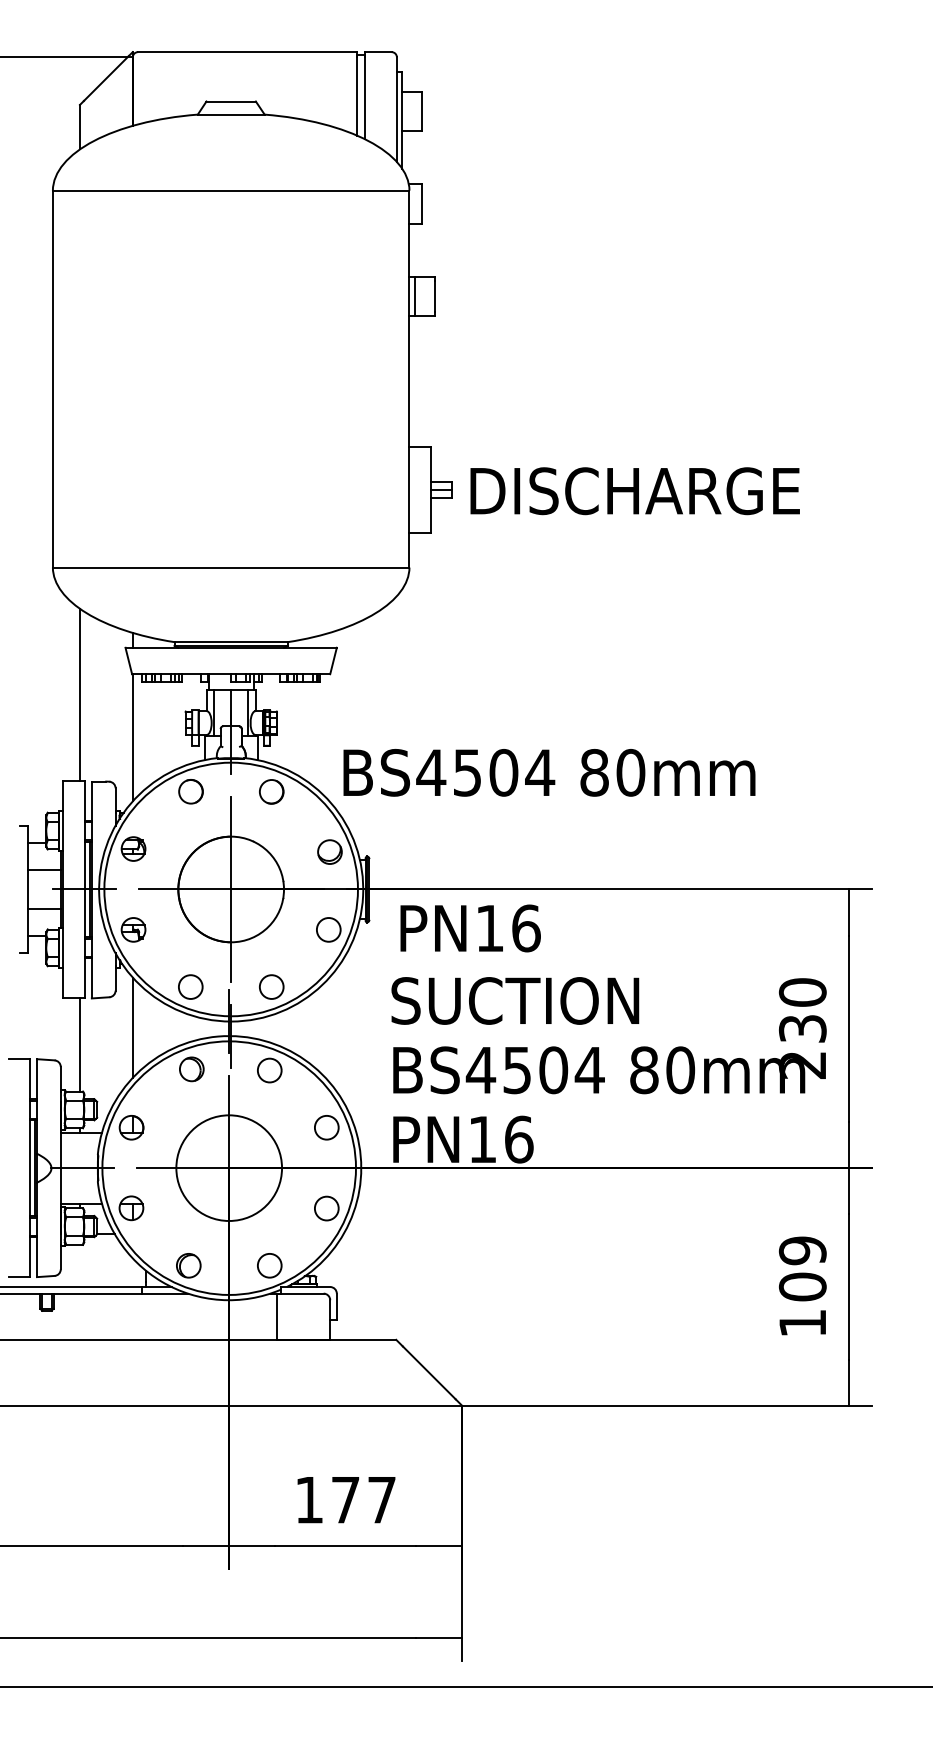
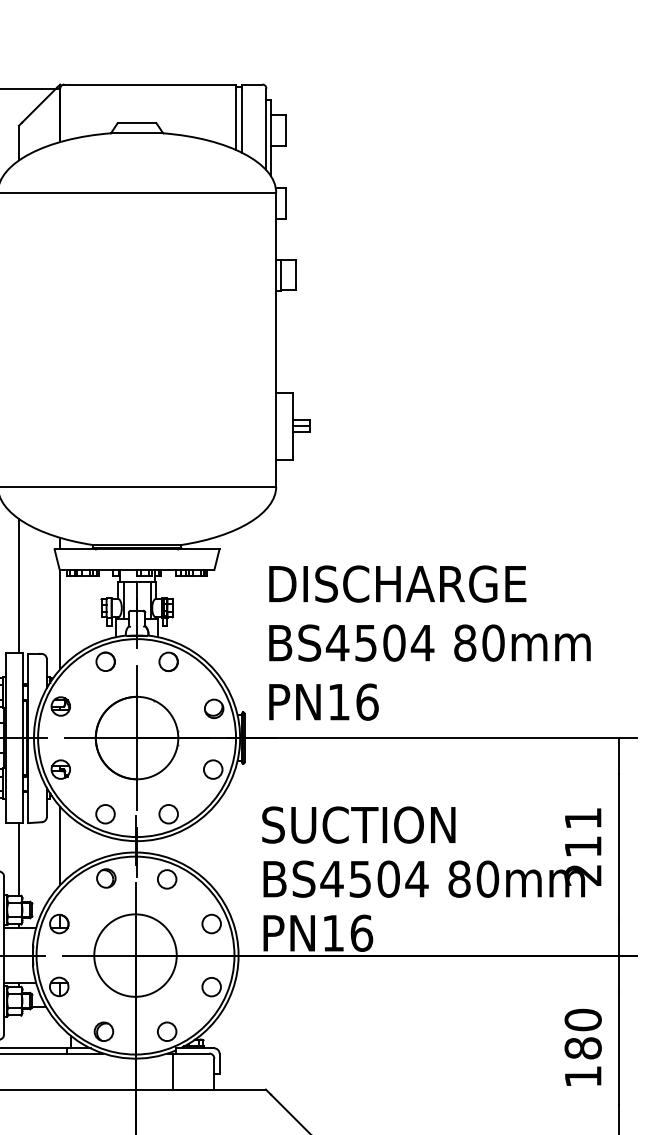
text: (634, 491) -> (397, 584), moved
text: (549, 772) -> (429, 642), moved
text: (470, 928) -> (323, 702), moved
text: (802, 1010) -> (582, 832), 230 -> 211
text: (802, 1268) -> (582, 1033), 109 -> 180

